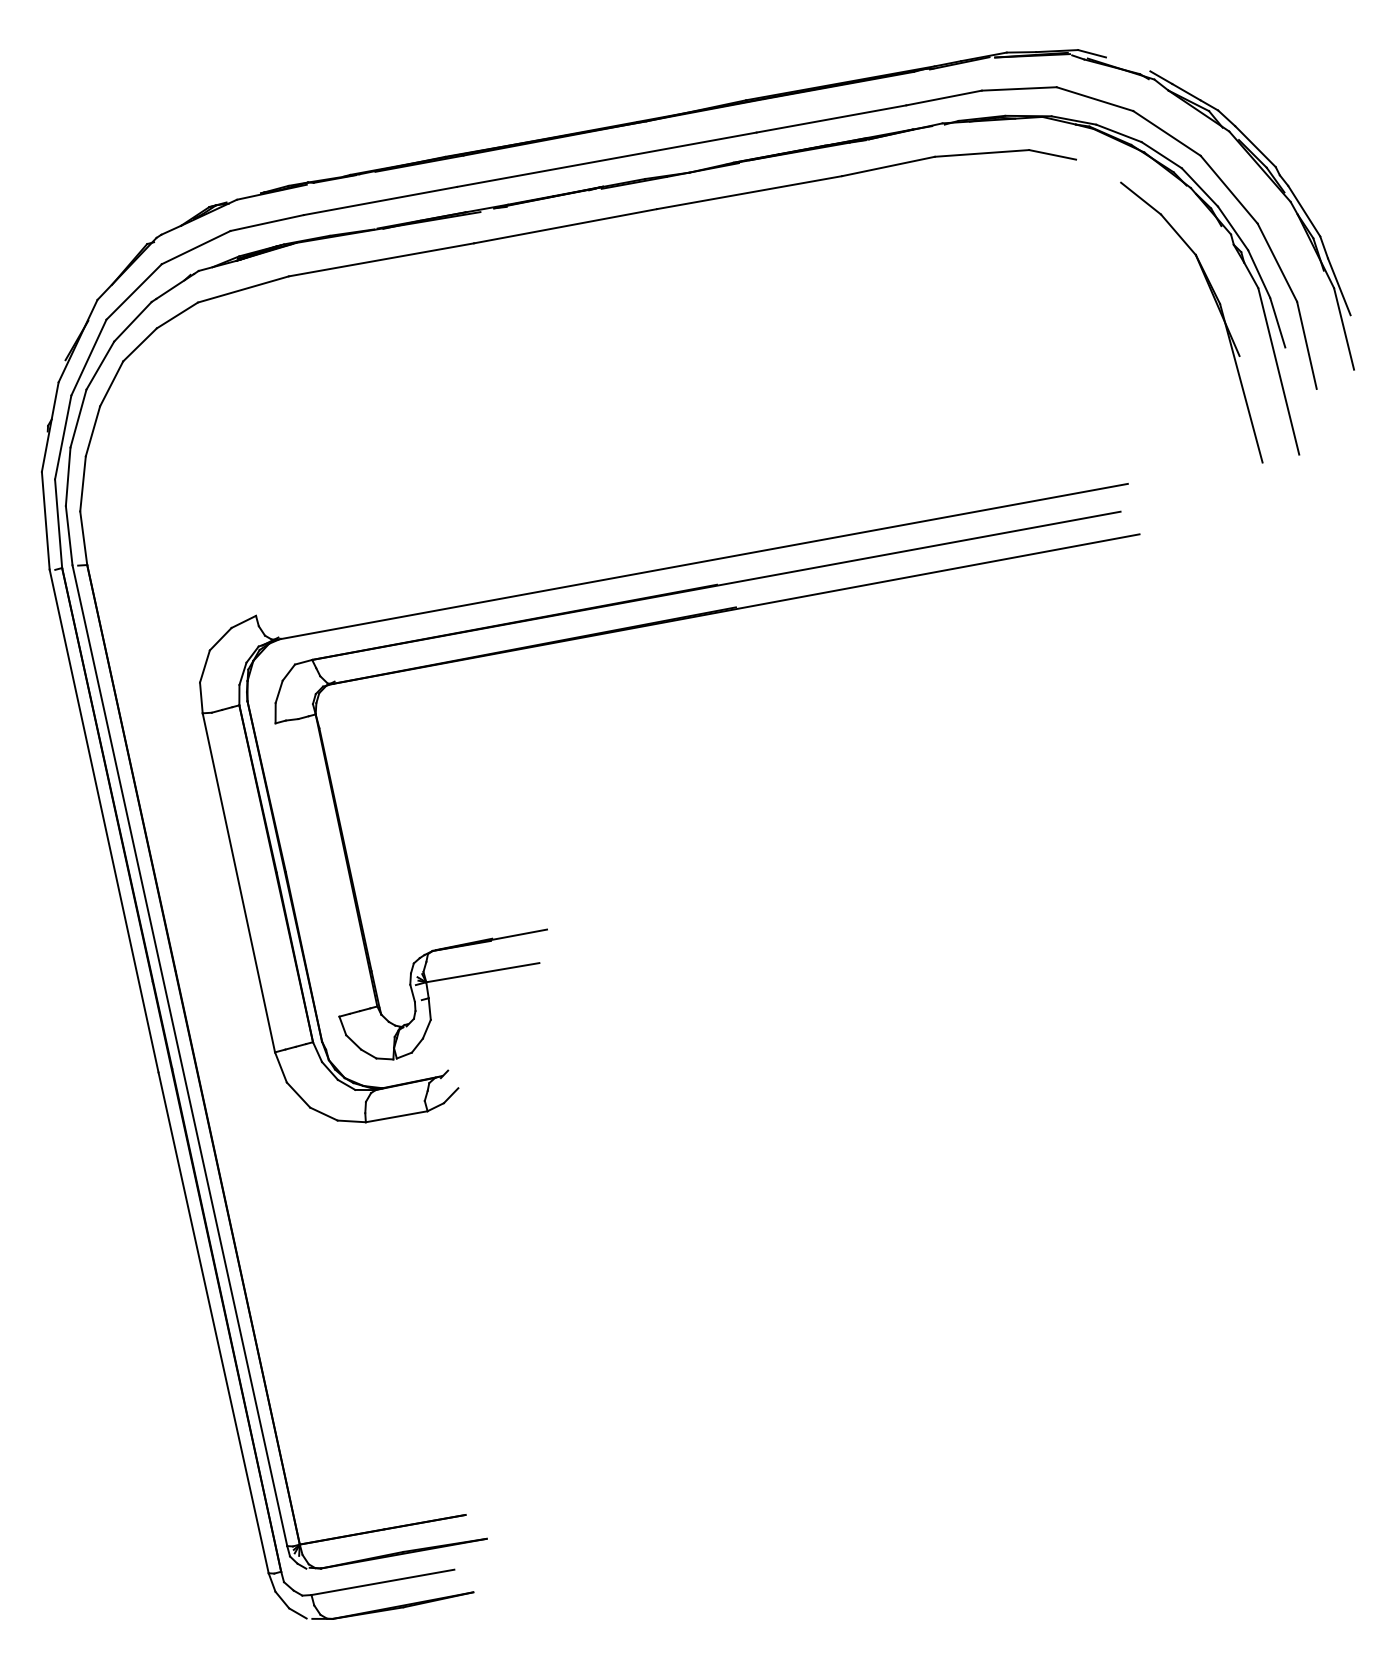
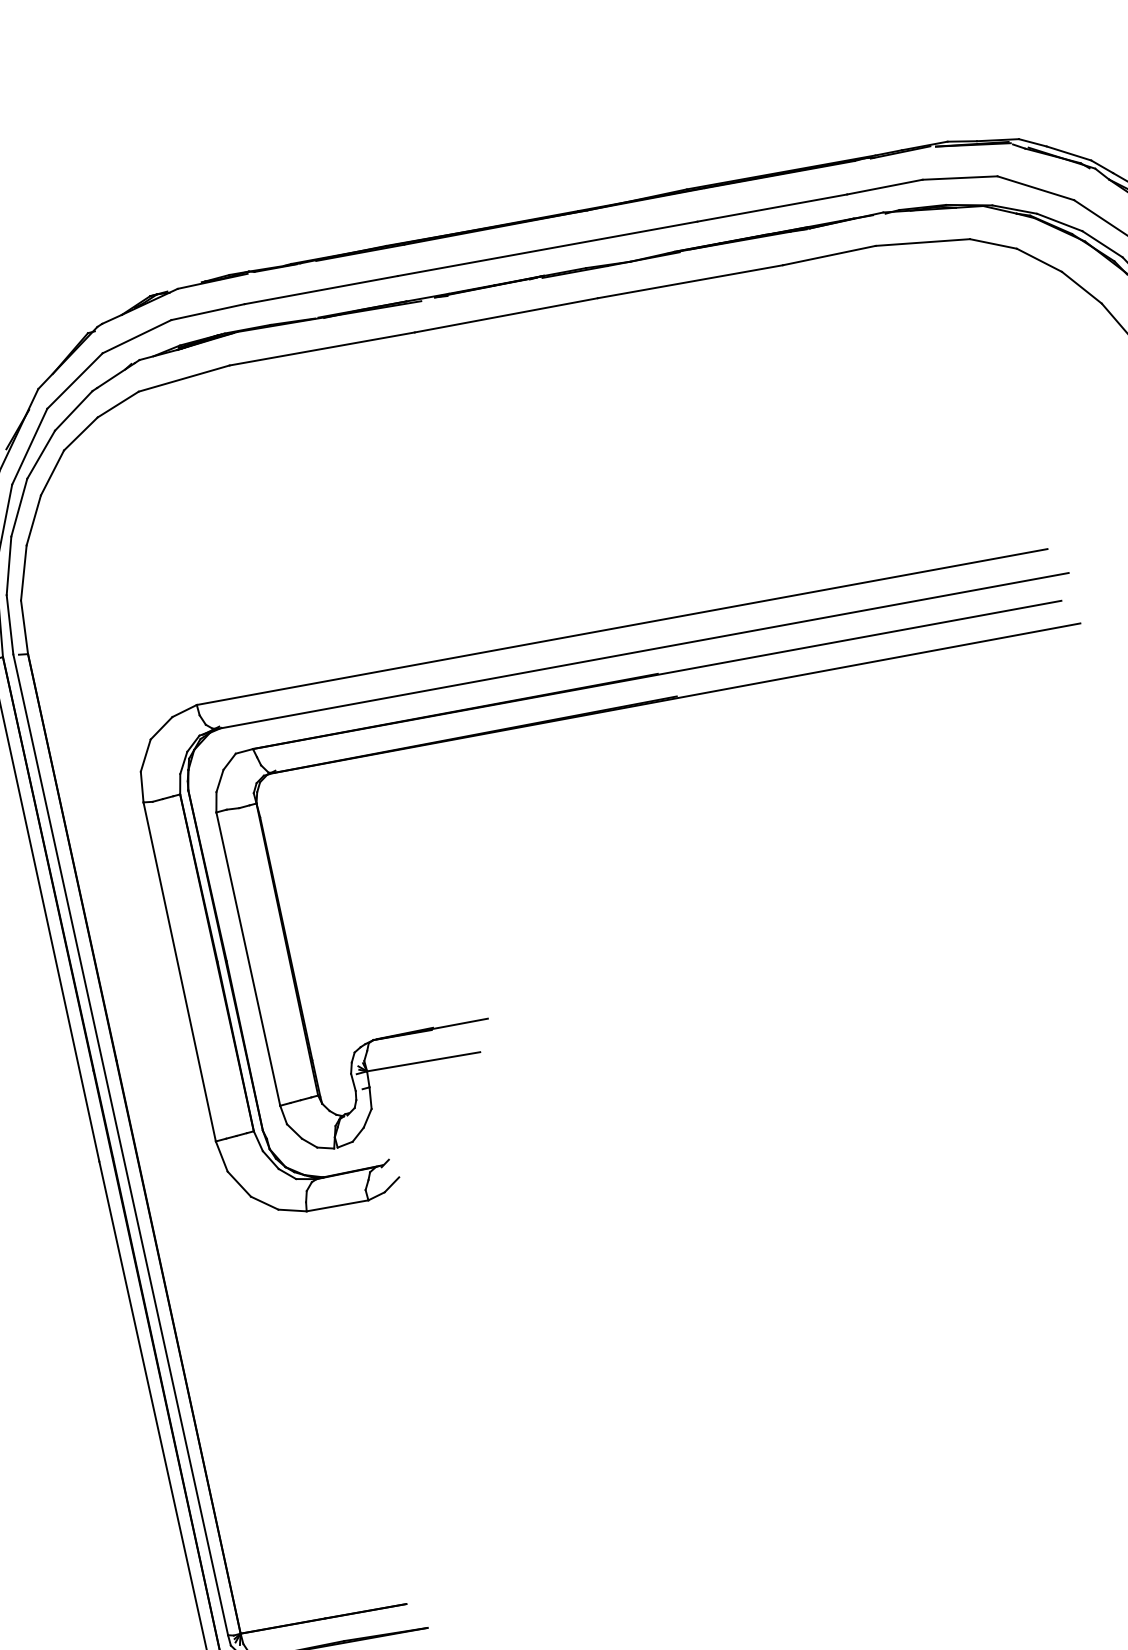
line: (1128, 64) -> (1069, 153), added
line: (1098, 170) -> (1039, 259), added
line: (681, 537) -> (622, 626), added
line: (307, 869) -> (248, 958), added

